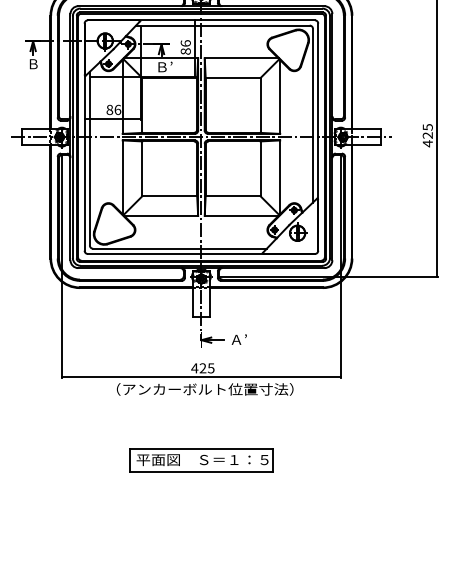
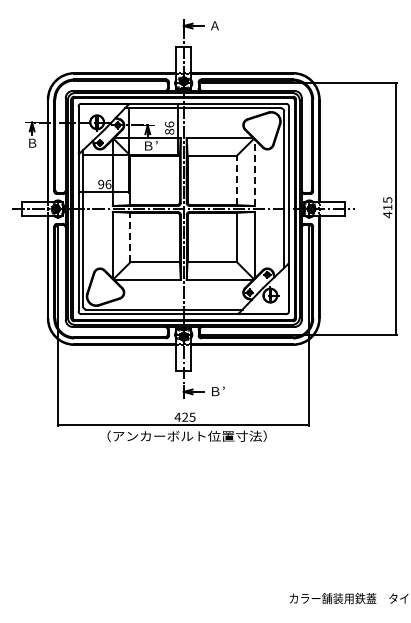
line: (279, 96) -> (254, 172), solid -> dashed
line: (261, 105) -> (237, 180), solid -> dashed
text: (110, 109) -> (101, 184), 86 -> 96
text: (427, 135) -> (387, 207), 425 -> 415
line: (142, 168) -> (130, 237), solid -> dashed
text: (236, 339) -> (215, 391), Ａ’ -> Ｂ’
part: (201, 460) -> (183, 500), removed

